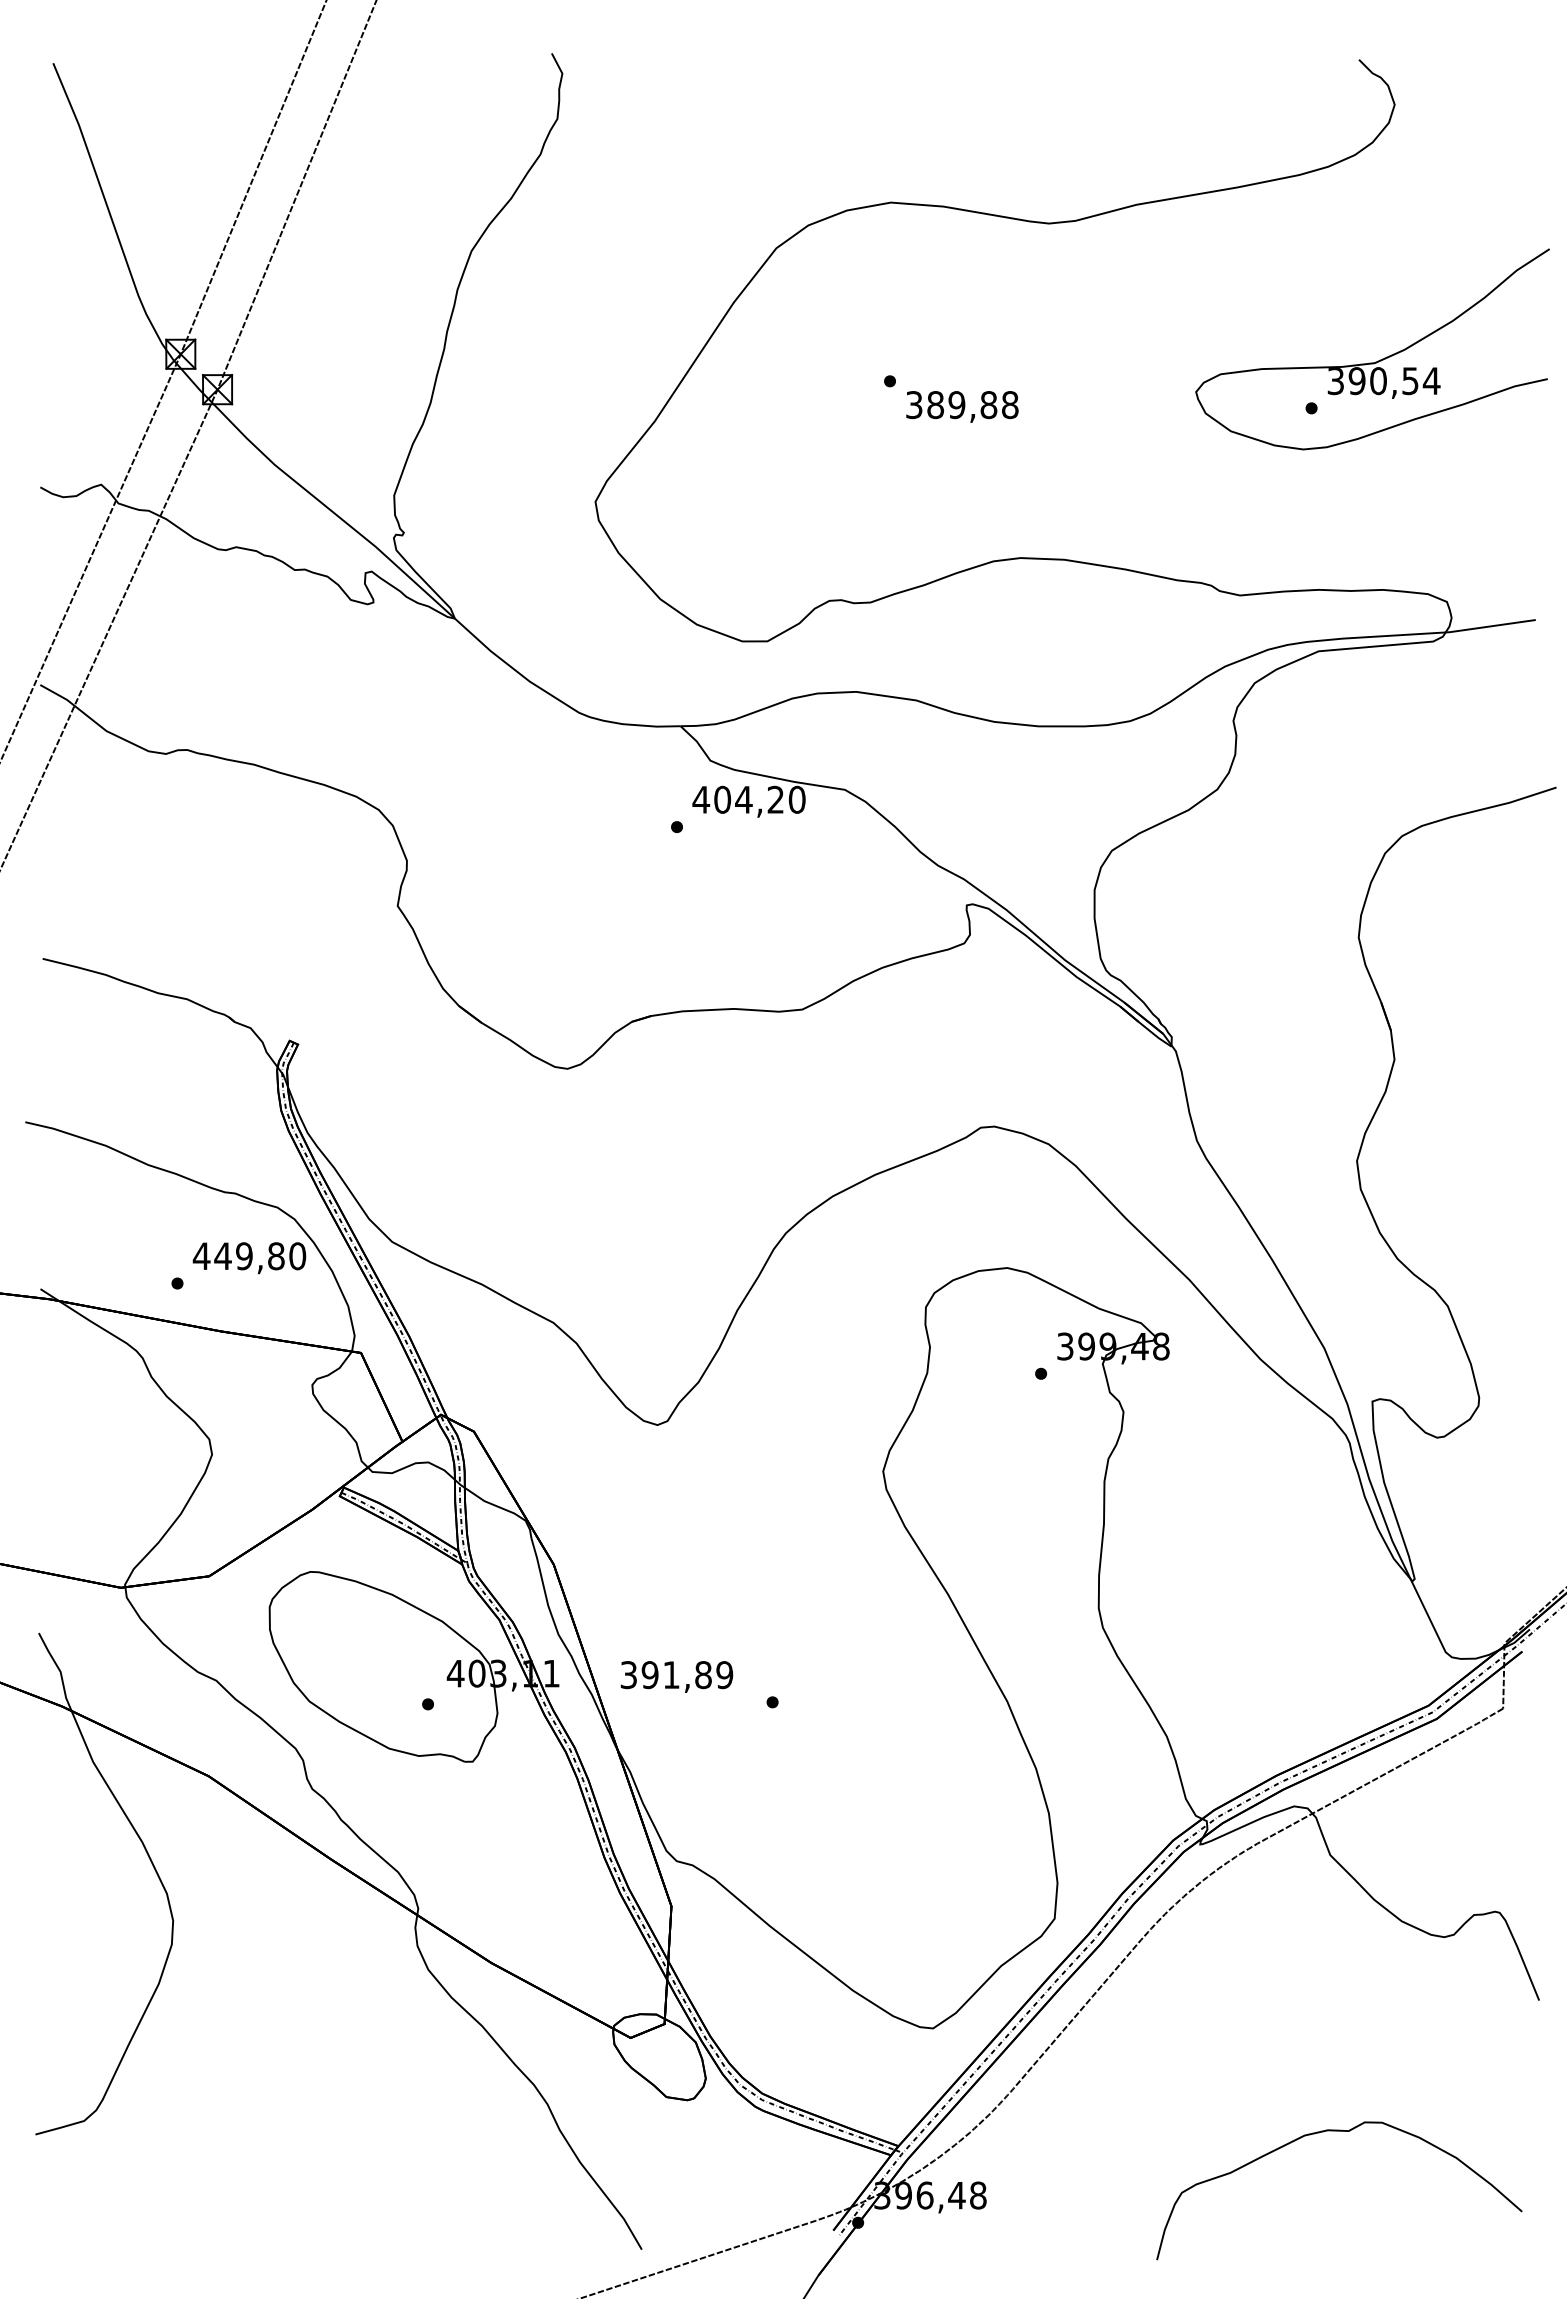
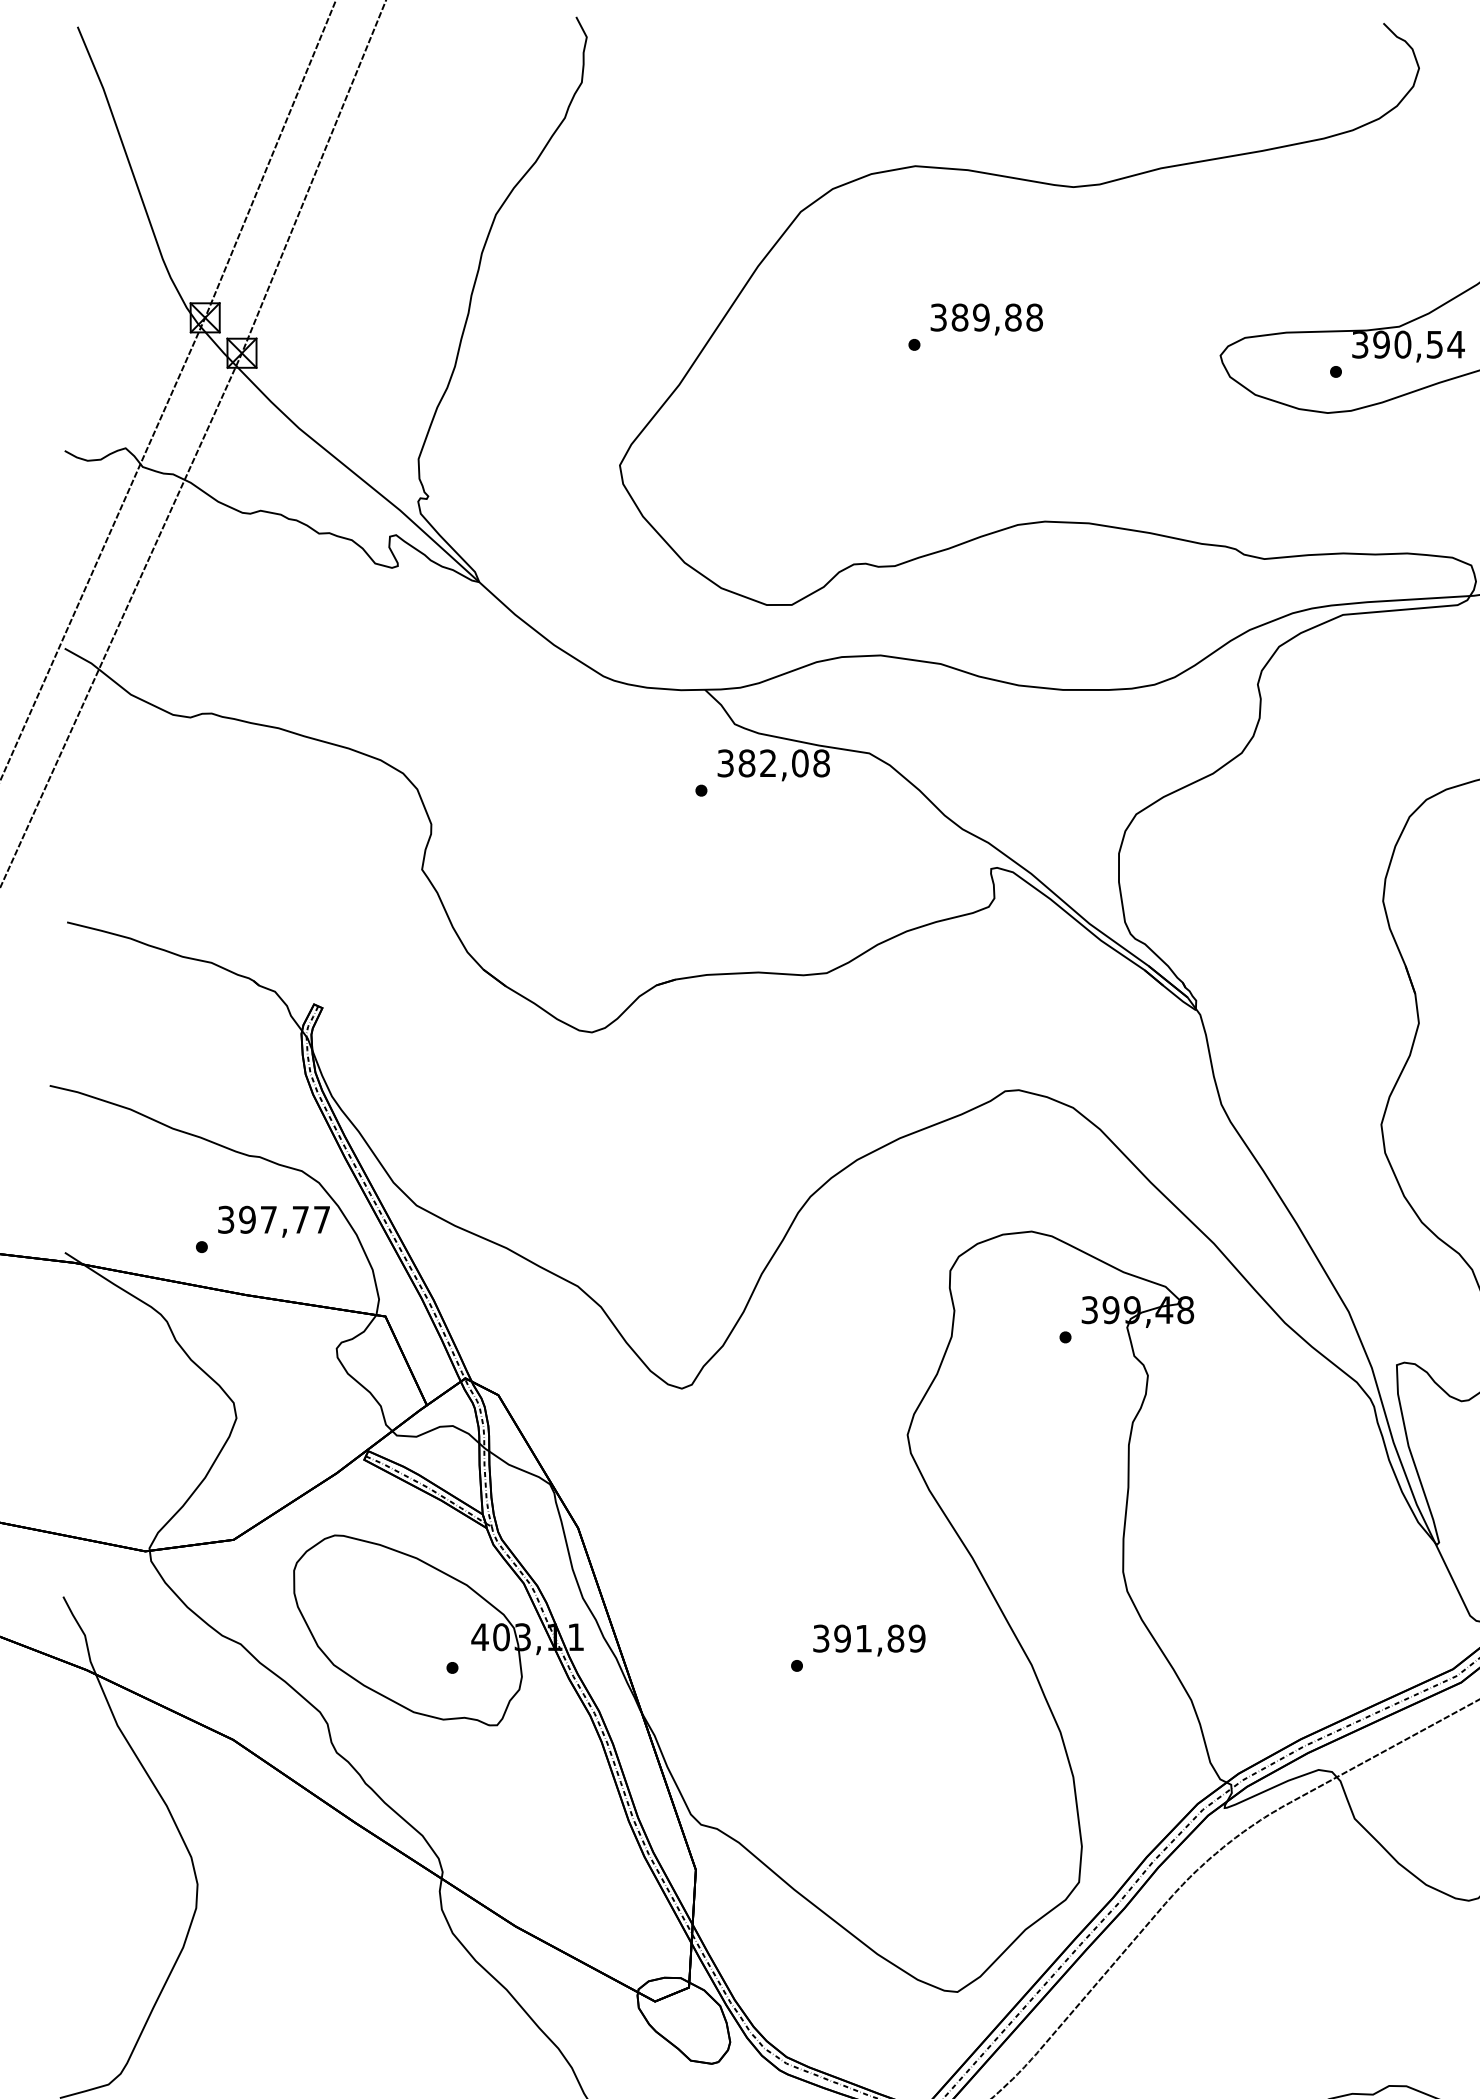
text: (962, 406) -> (986, 319), moved
text: (748, 799) -> (772, 763), 404,20 -> 382,08
text: (249, 1256) -> (273, 1220), 449,80 -> 397,77
text: (676, 1676) -> (868, 1640), moved

